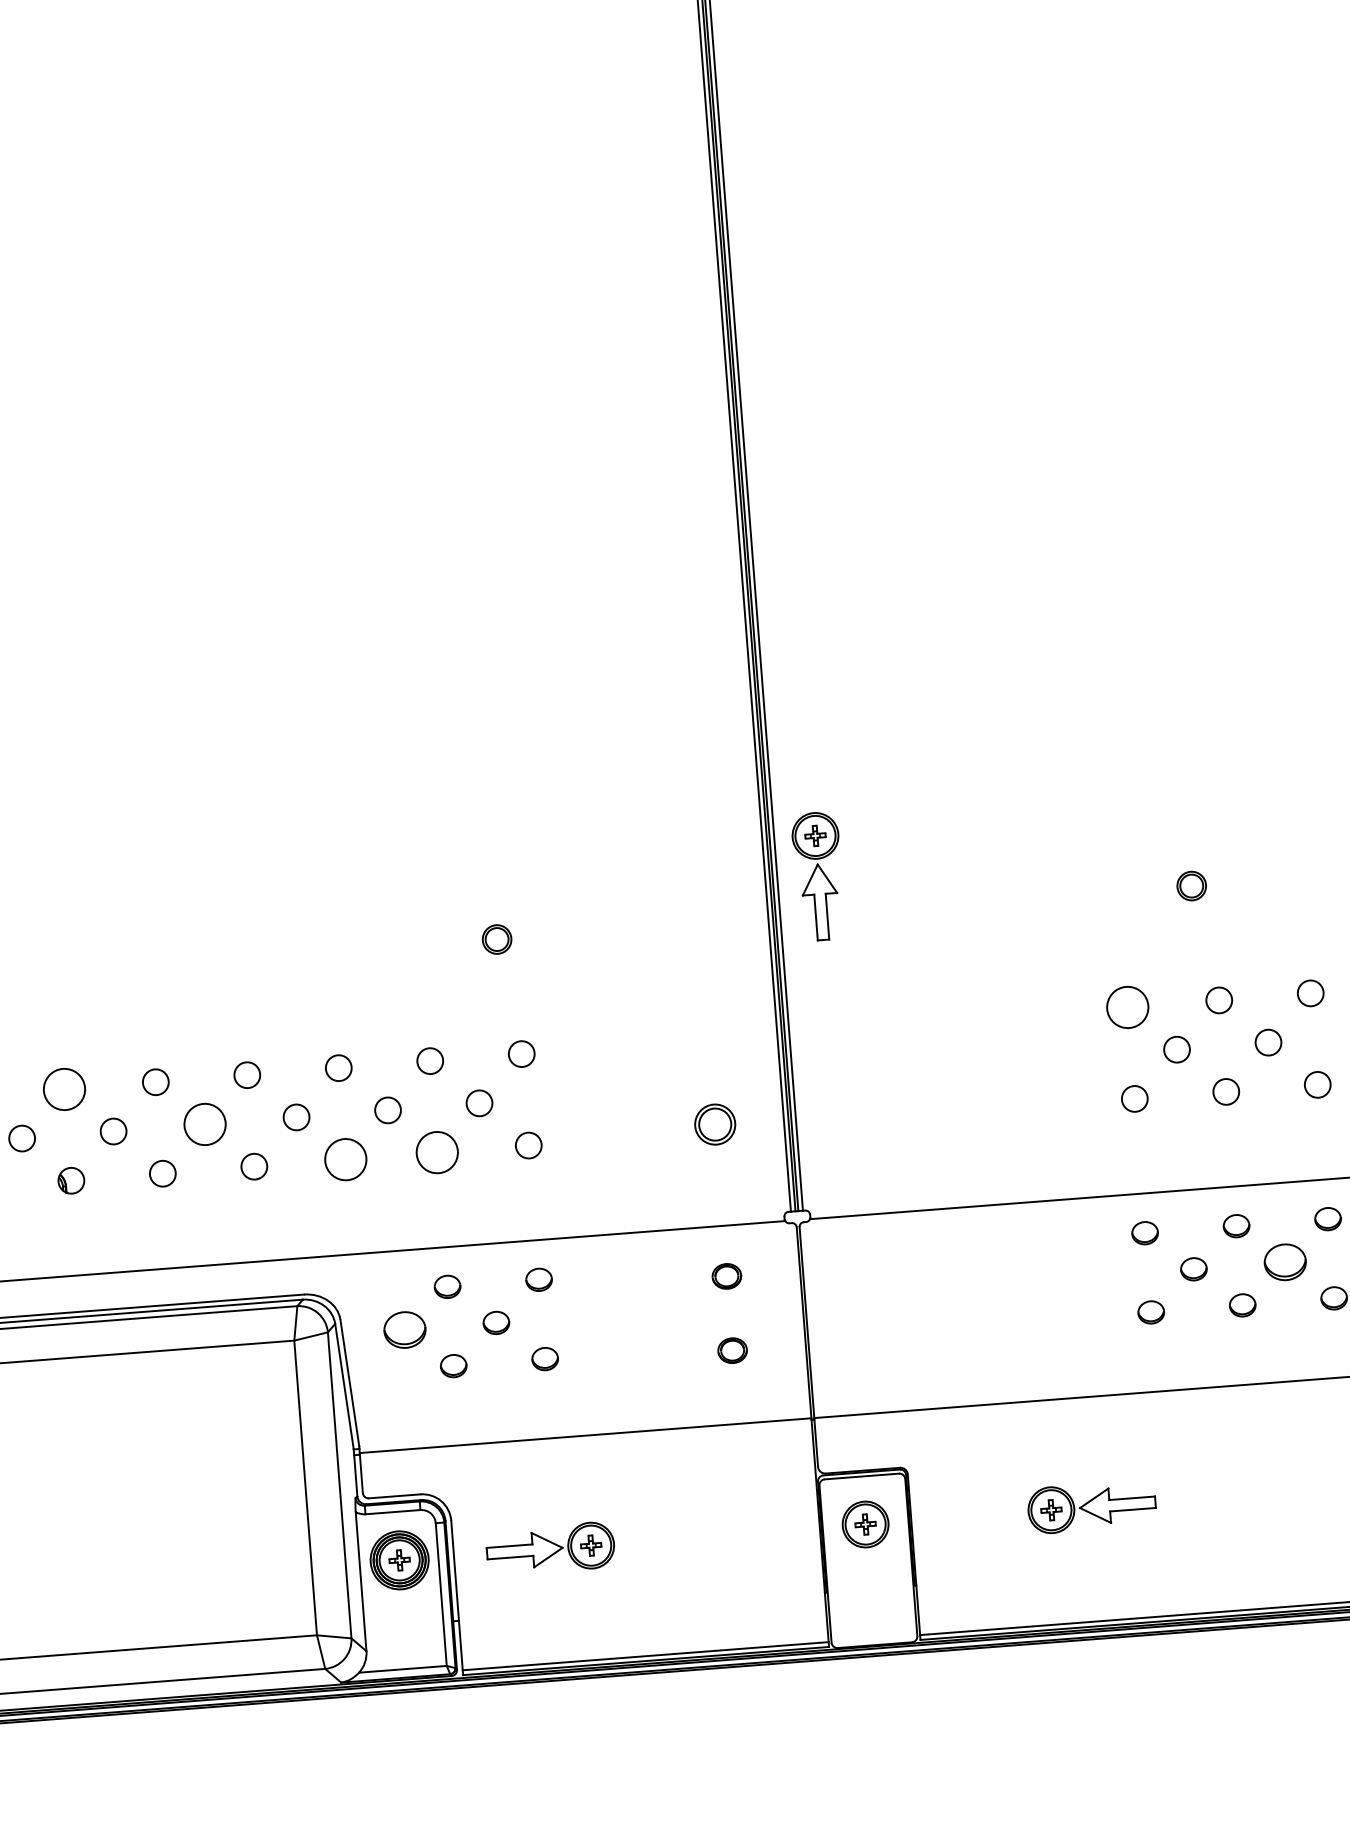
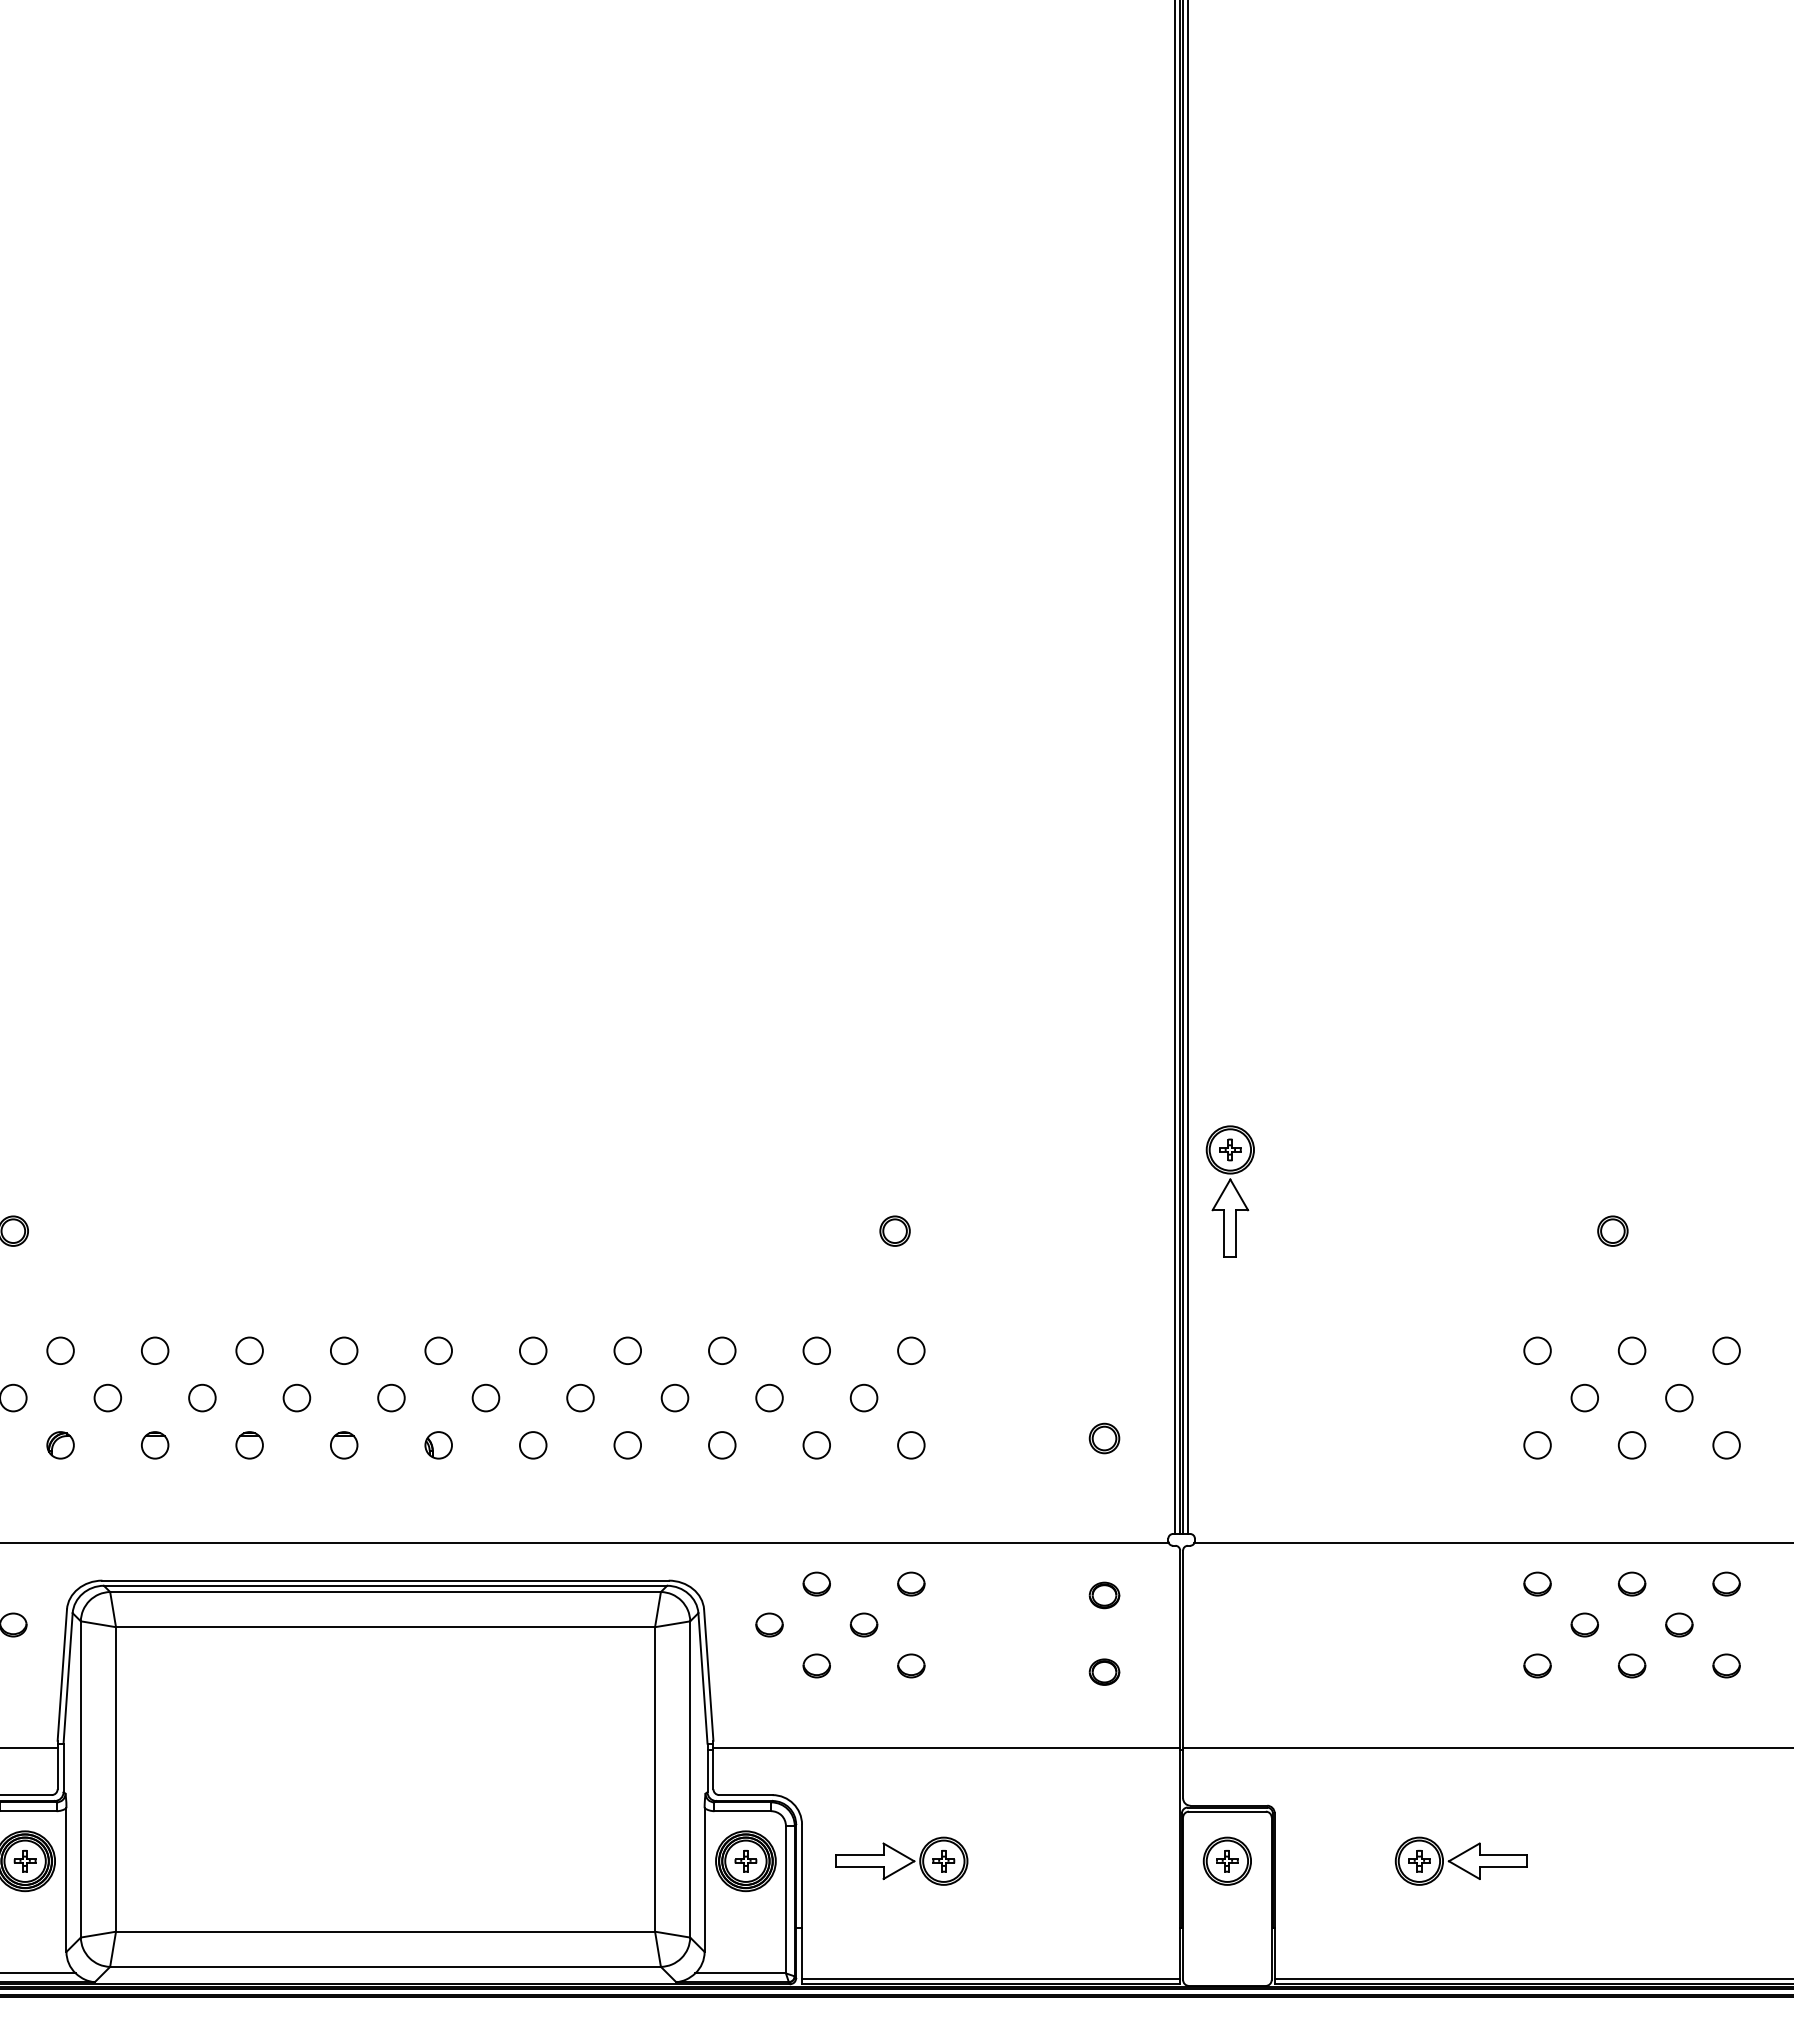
circle: (1127, 1007) -> (1537, 1350), size x0.62
circle: (64, 1088) -> (438, 1350), size x0.62
circle: (205, 1123) -> (580, 1397), size x0.62
part: (715, 1124) -> (1104, 1438), size x0.71
circle: (437, 1152) -> (816, 1445), size x0.62
circle: (346, 1159) -> (722, 1445), size x0.62
part: (1285, 1261) -> (1679, 1624), size x0.62
part: (404, 1329) -> (769, 1624), size x0.62

